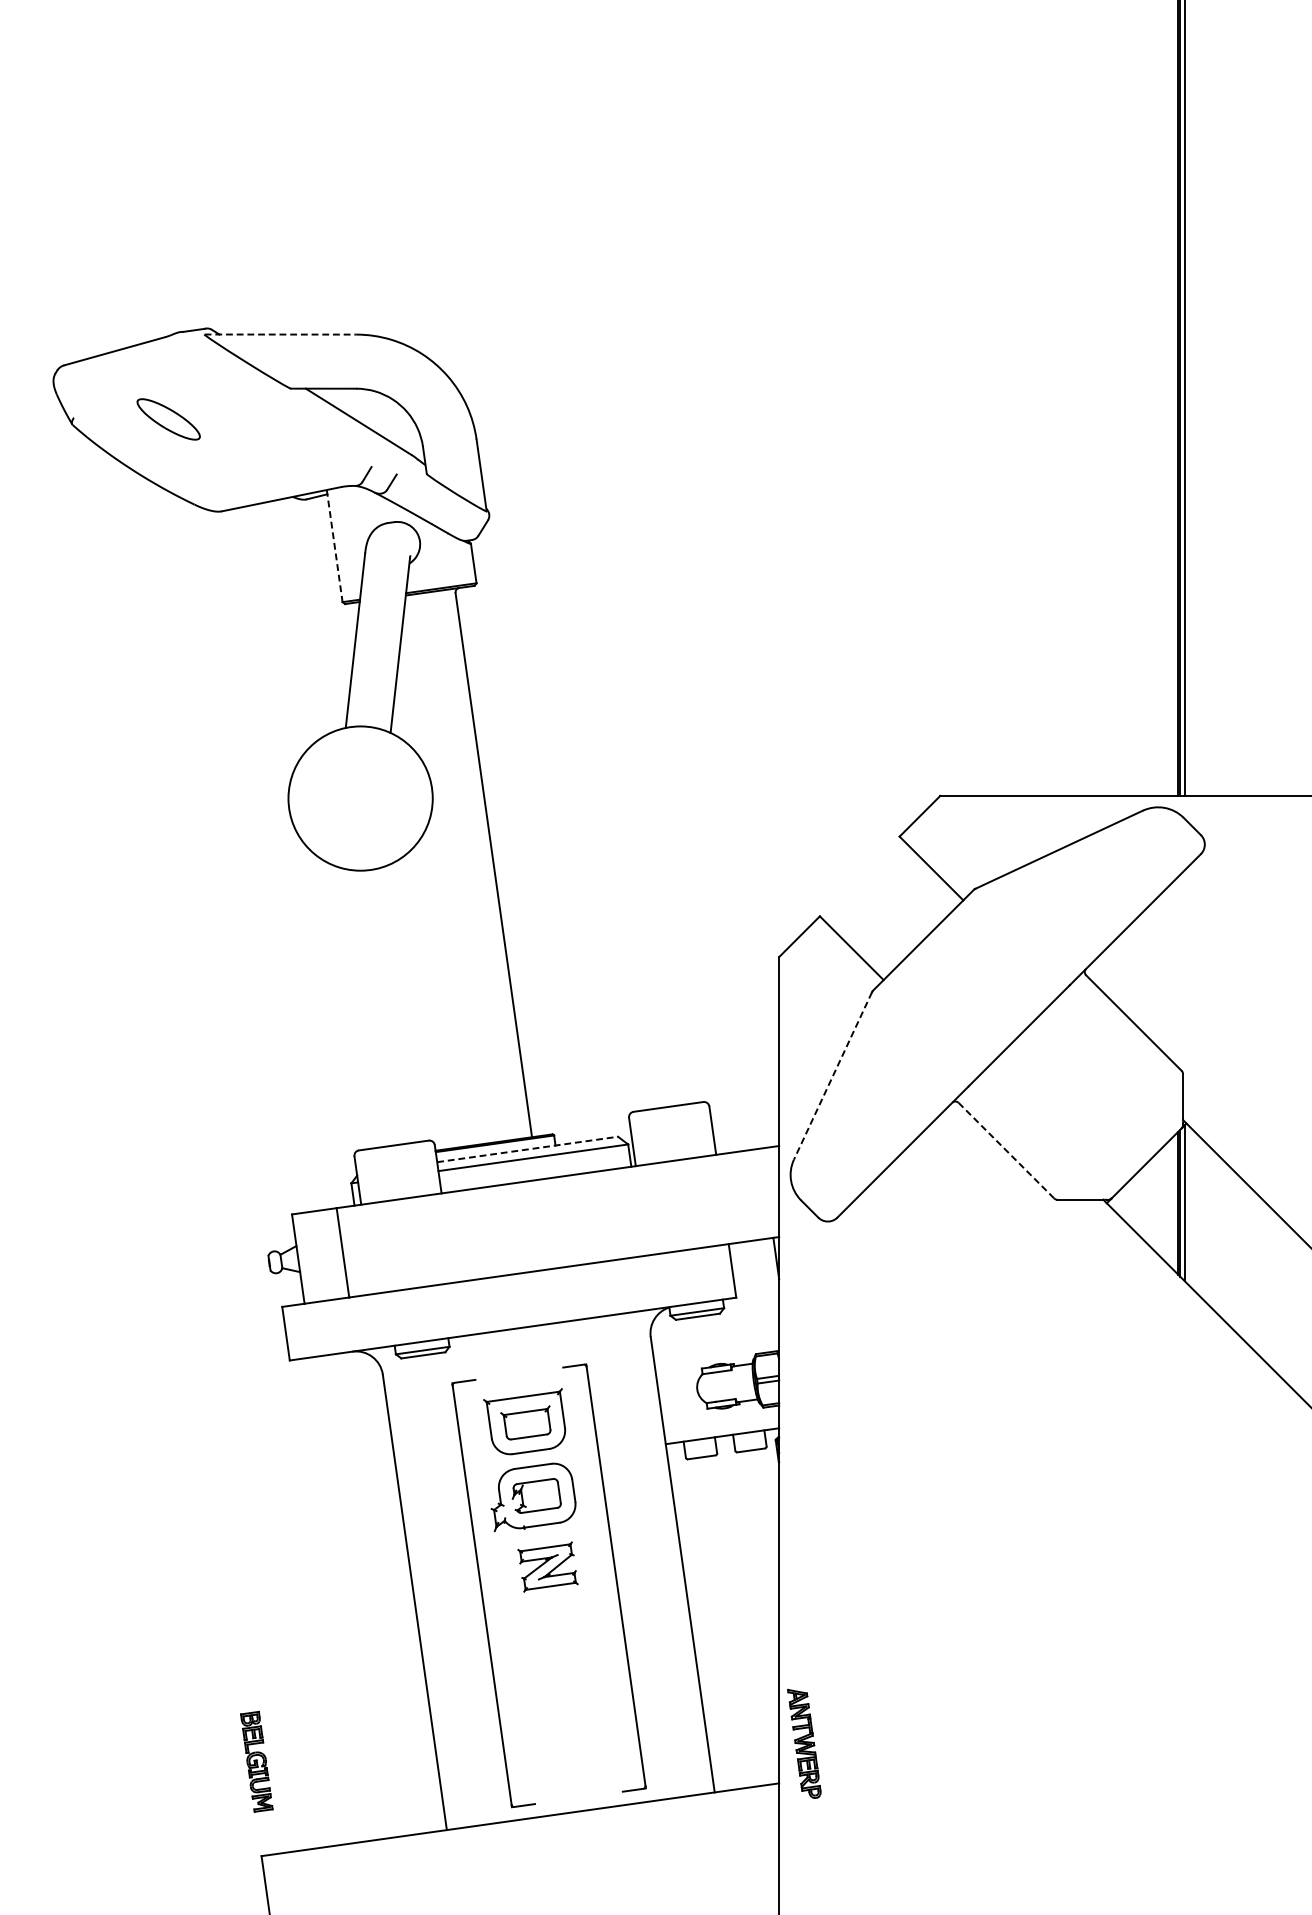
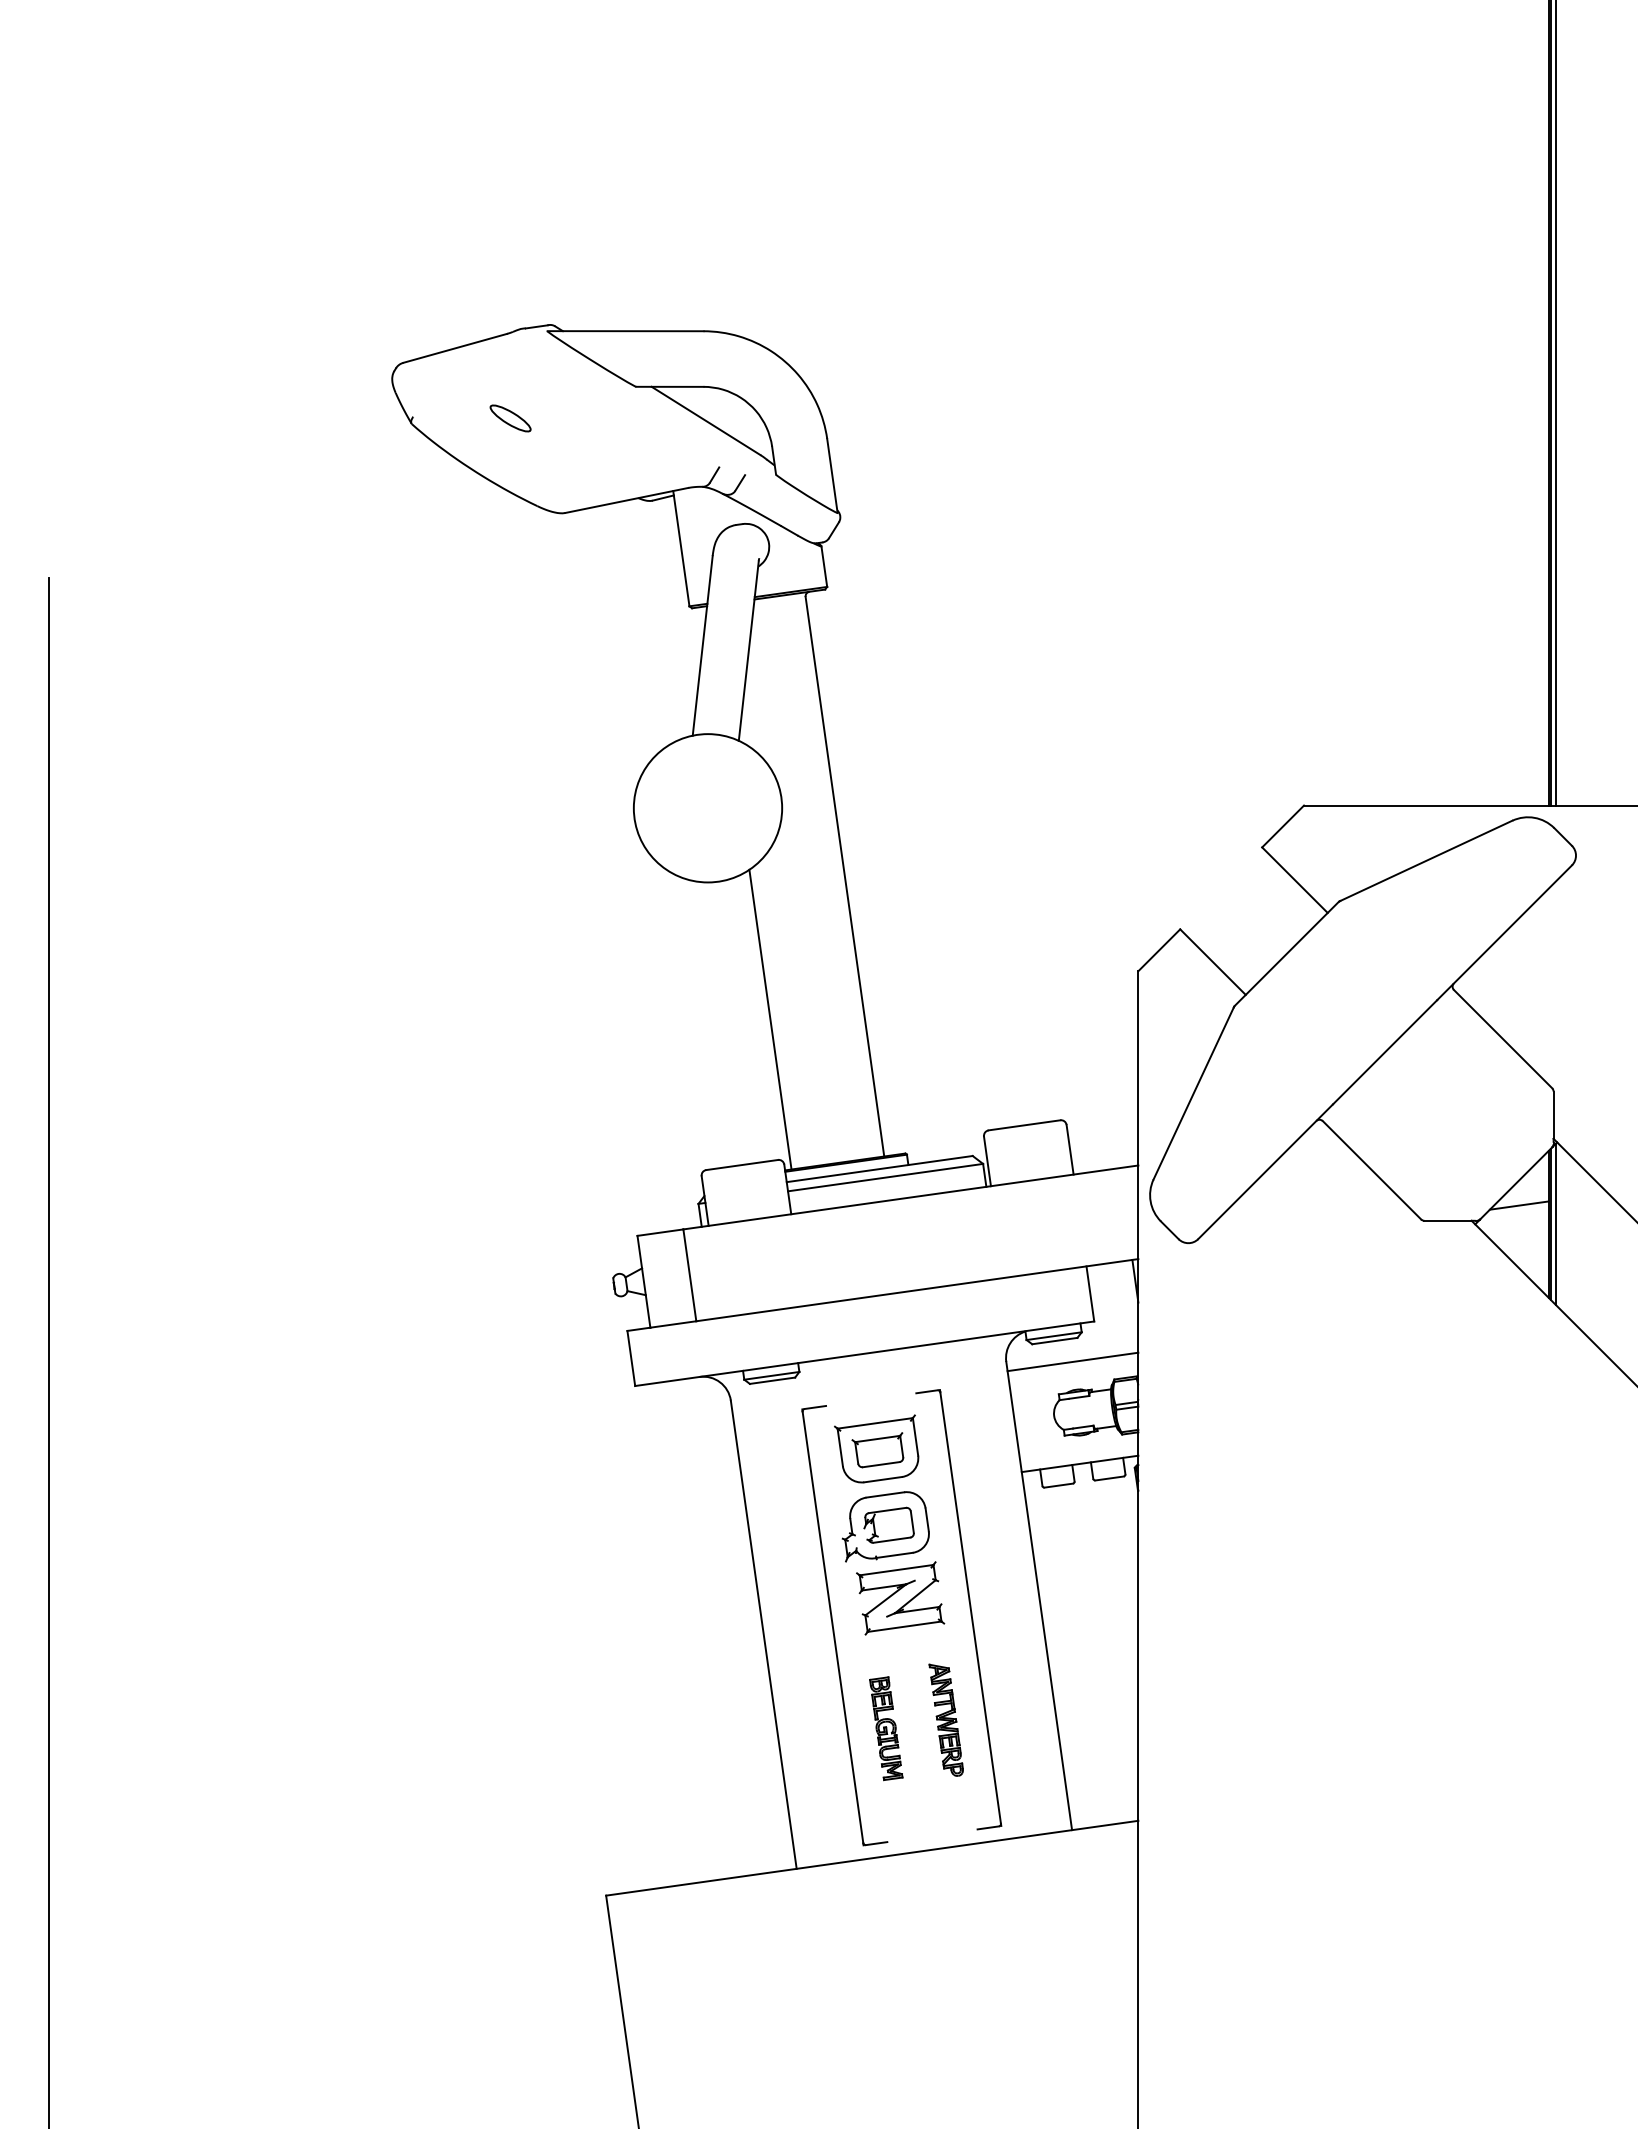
line: (280, 334) -> (625, 331), dashed -> solid
part: (168, 419) -> (510, 418), size x0.62
line: (334, 546) -> (681, 549), dashed -> solid
line: (421, 1004) -> (770, 1019), added
line: (832, 1075) -> (1193, 1093), dashed -> solid
line: (527, 1149) -> (879, 1169), dashed -> solid
line: (1006, 1150) -> (1372, 1170), dashed -> solid
line: (1148, 1184) -> (1518, 1205), added
line: (715, 1336) -> (1072, 1361), added
part: (547, 1567) -> (900, 1598), size x1.43
part: (803, 1743) -> (945, 1719), moved
part: (257, 1761) -> (886, 1728), moved

